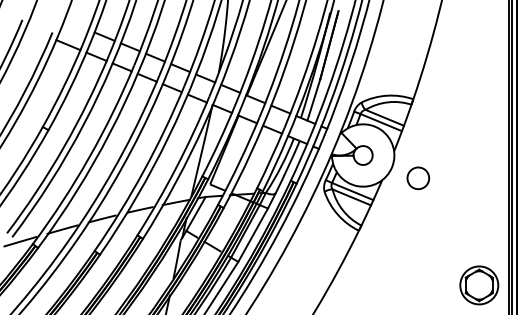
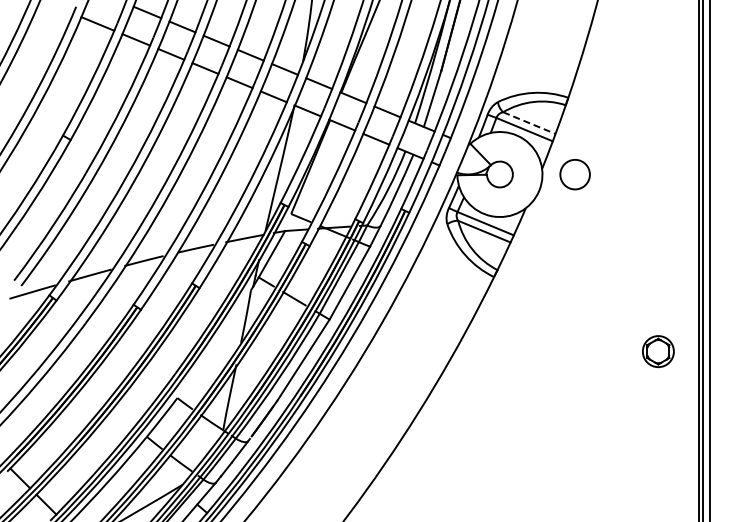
line: (384, 118) -> (529, 123), solid -> dashed
circle: (417, 178) -> (574, 174), moved
part: (479, 285) -> (658, 351), size x0.6

